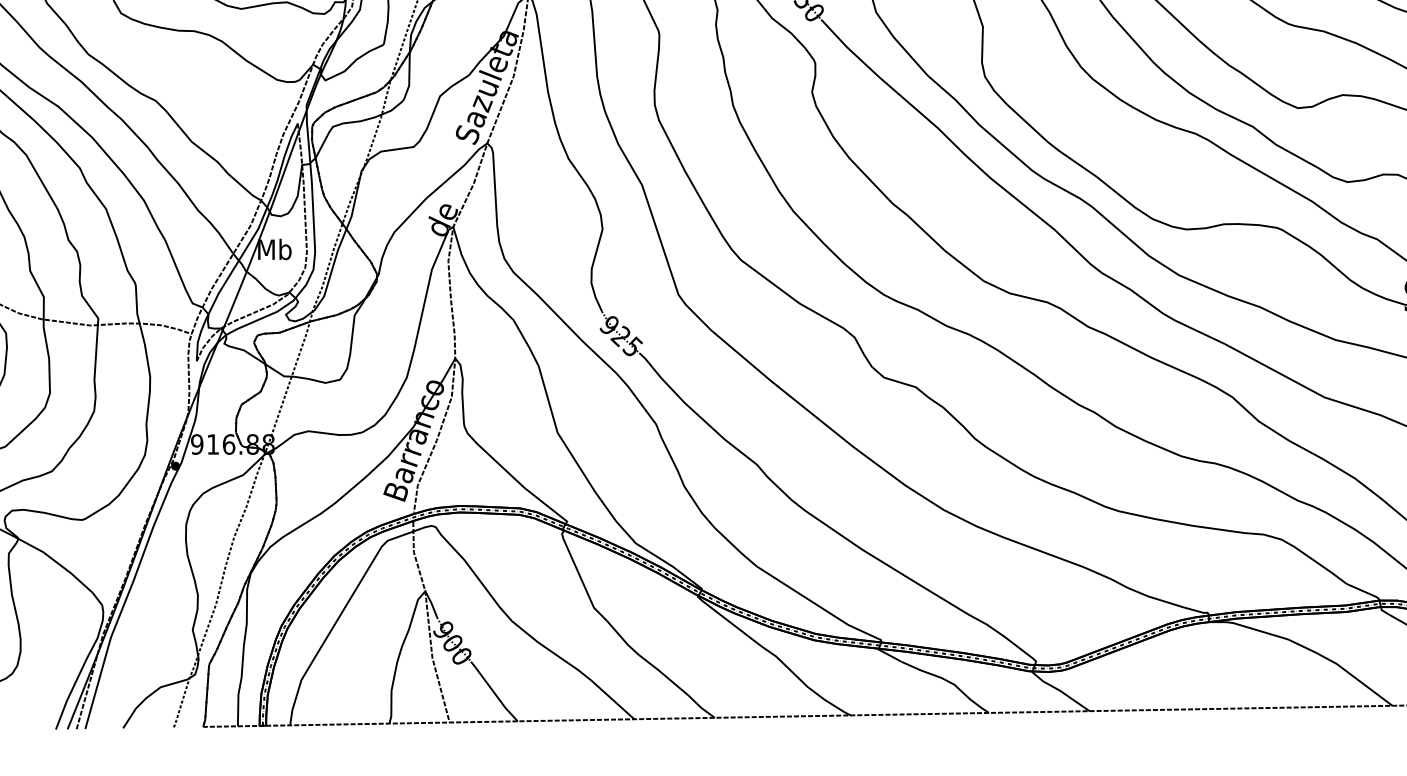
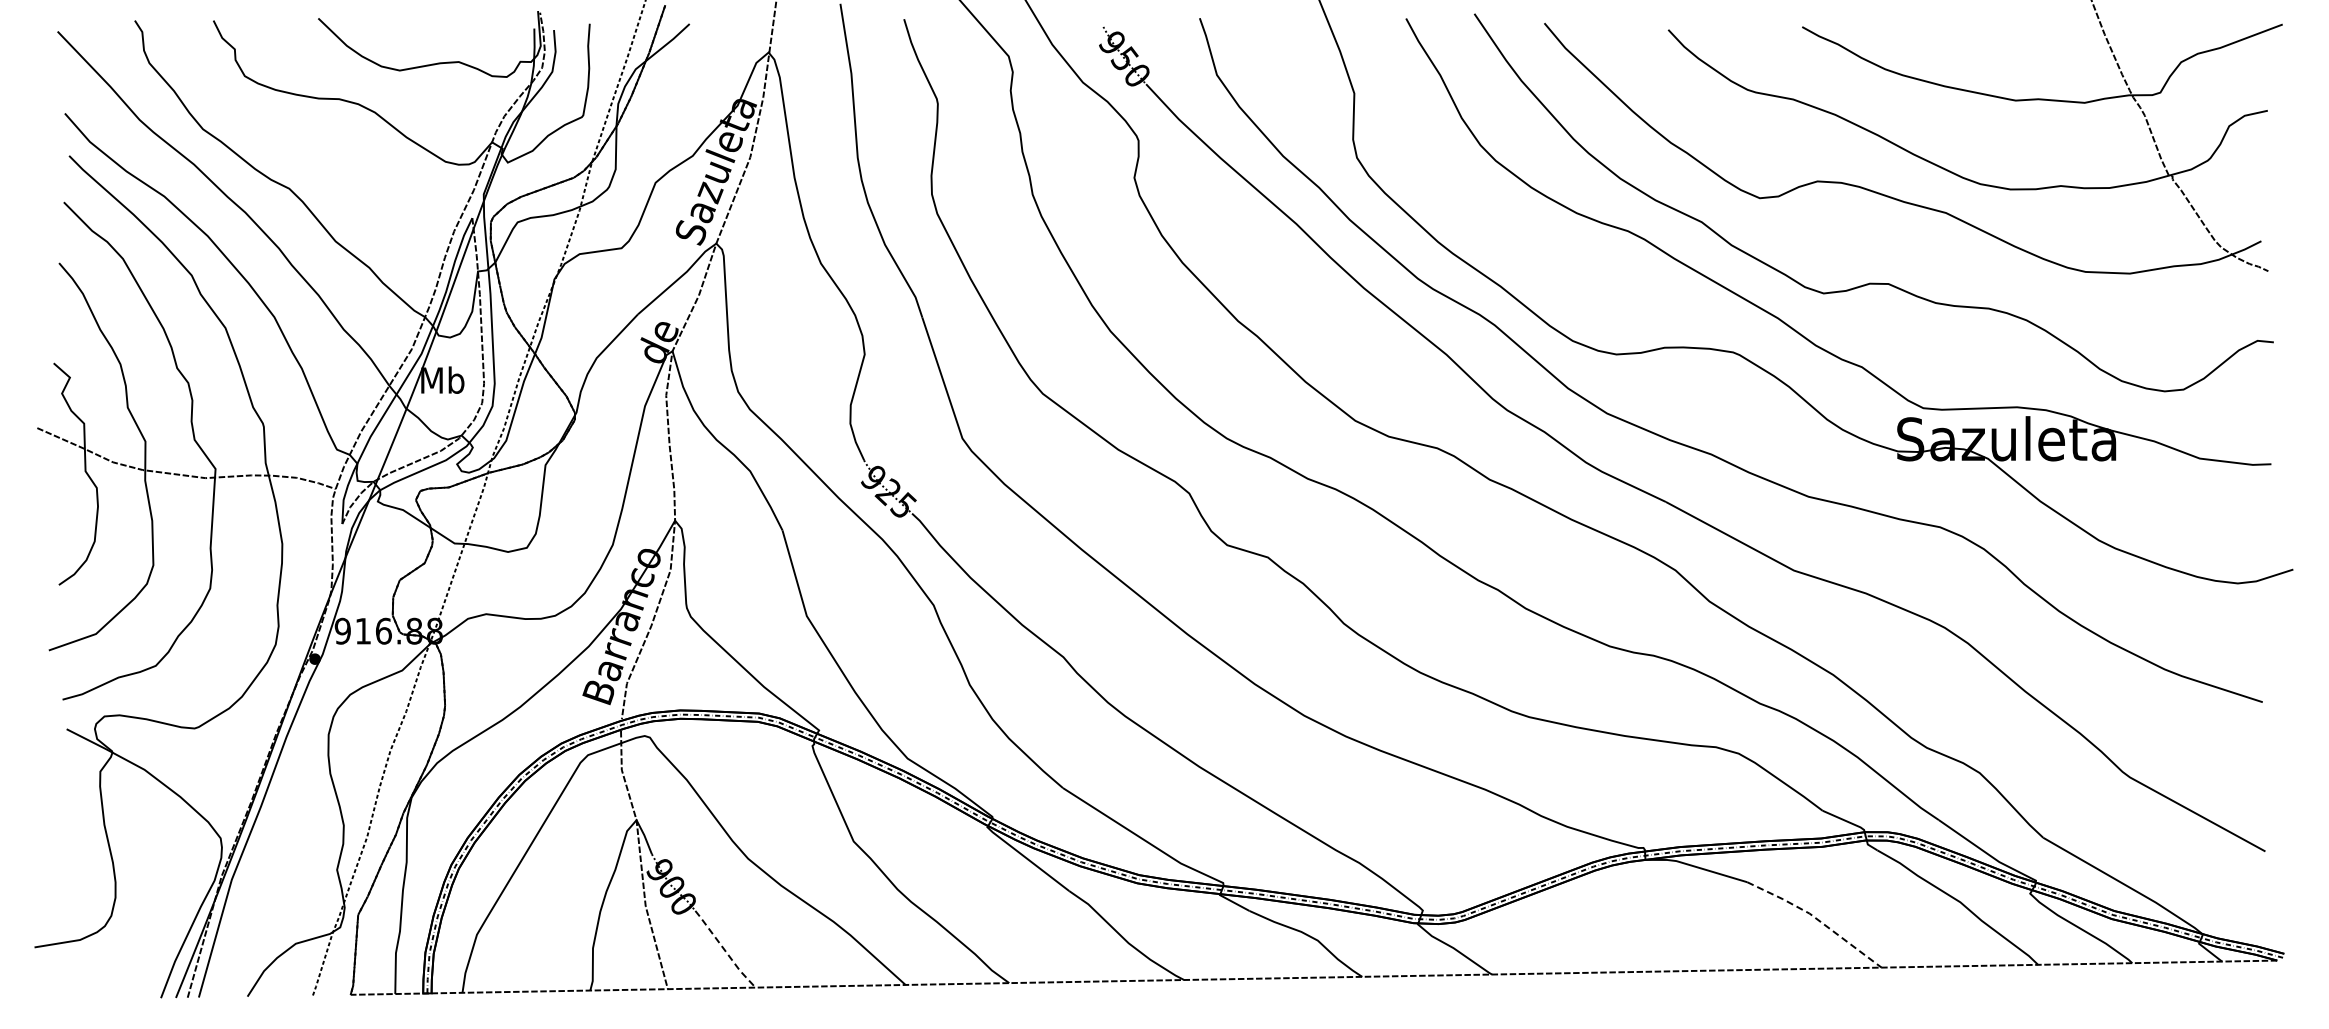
line: (1341, 668) -> (1816, 919), solid -> dashed
line: (493, 692) -> (724, 950), solid -> dashed

